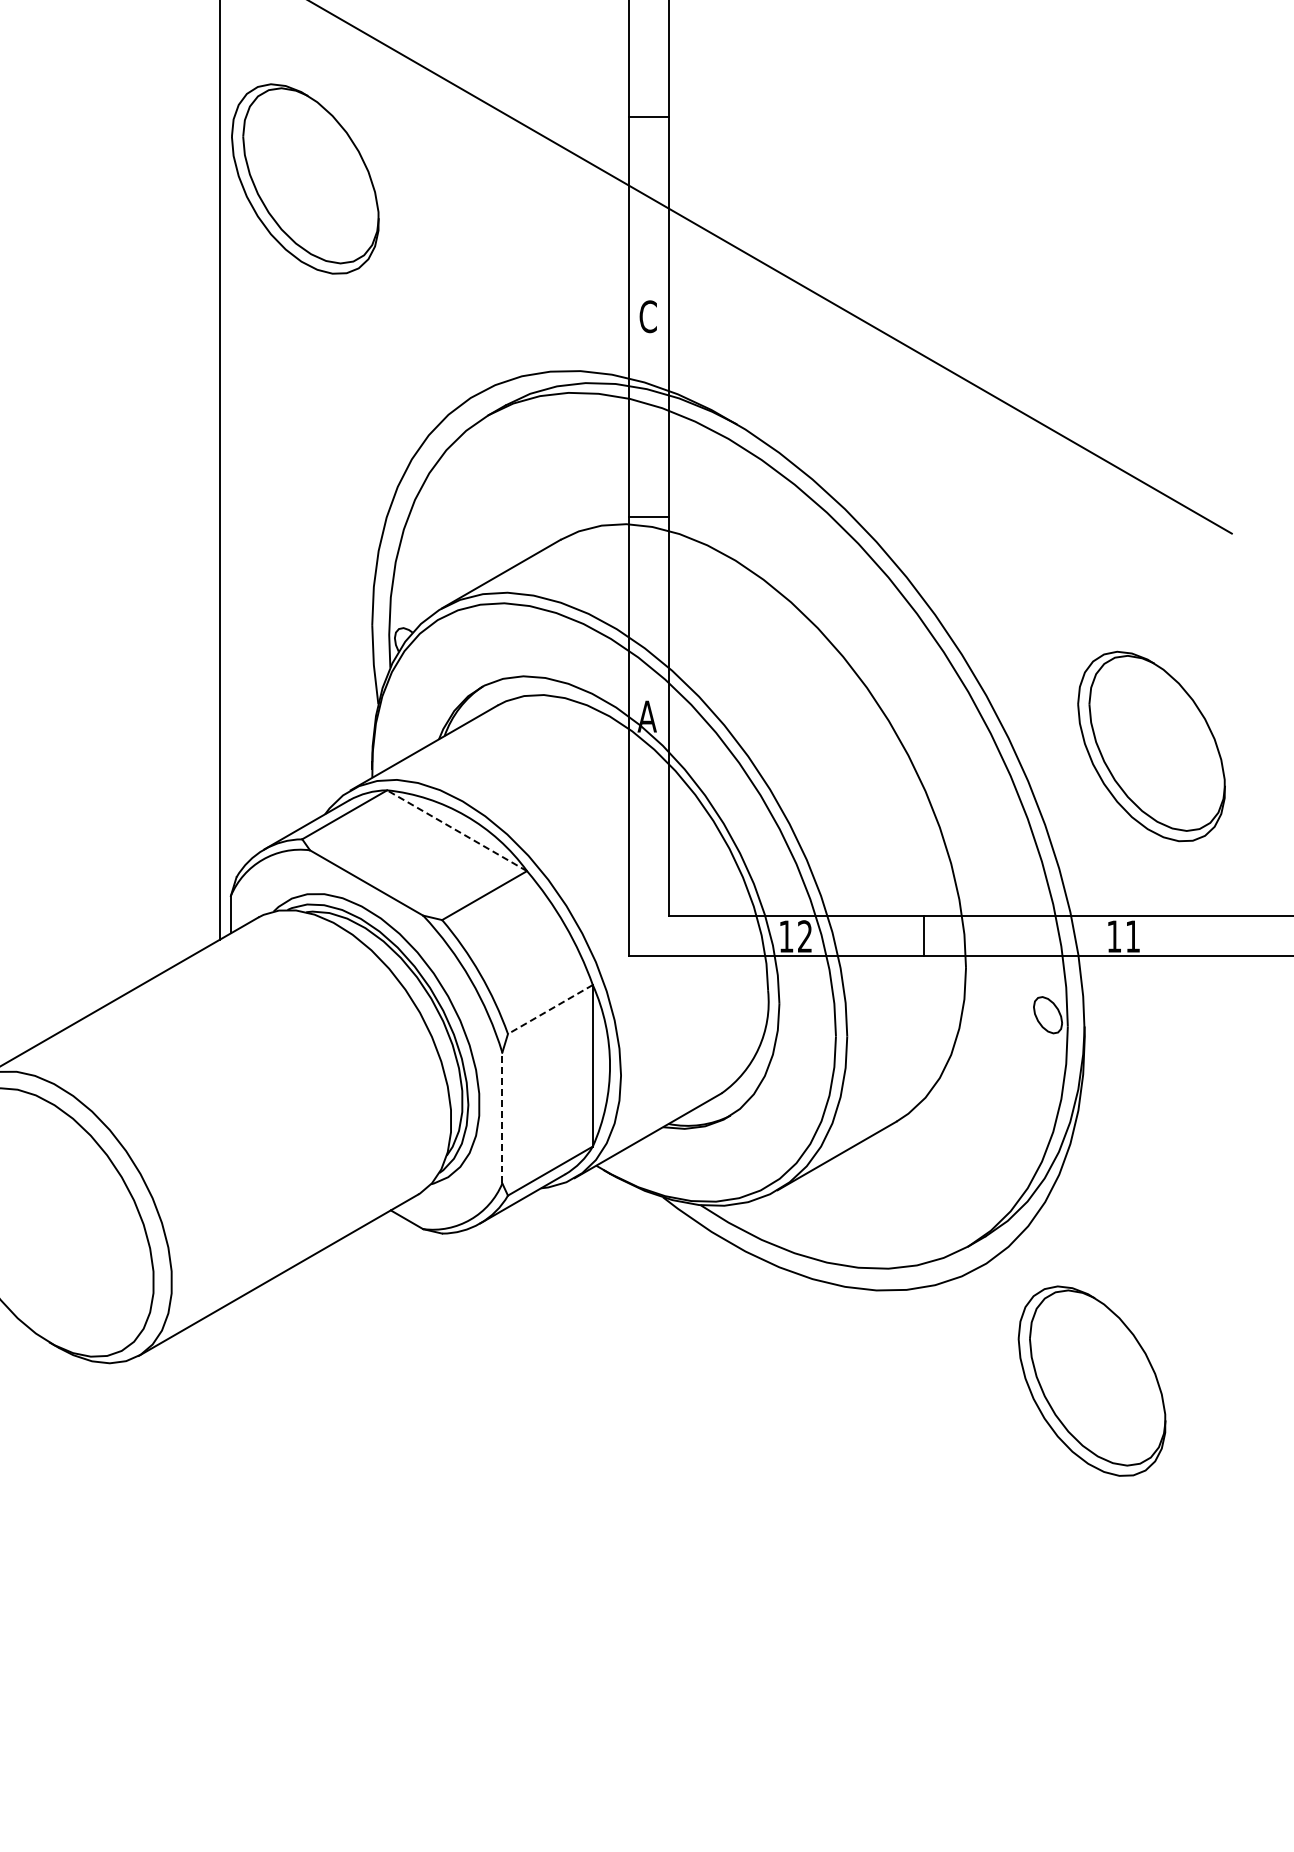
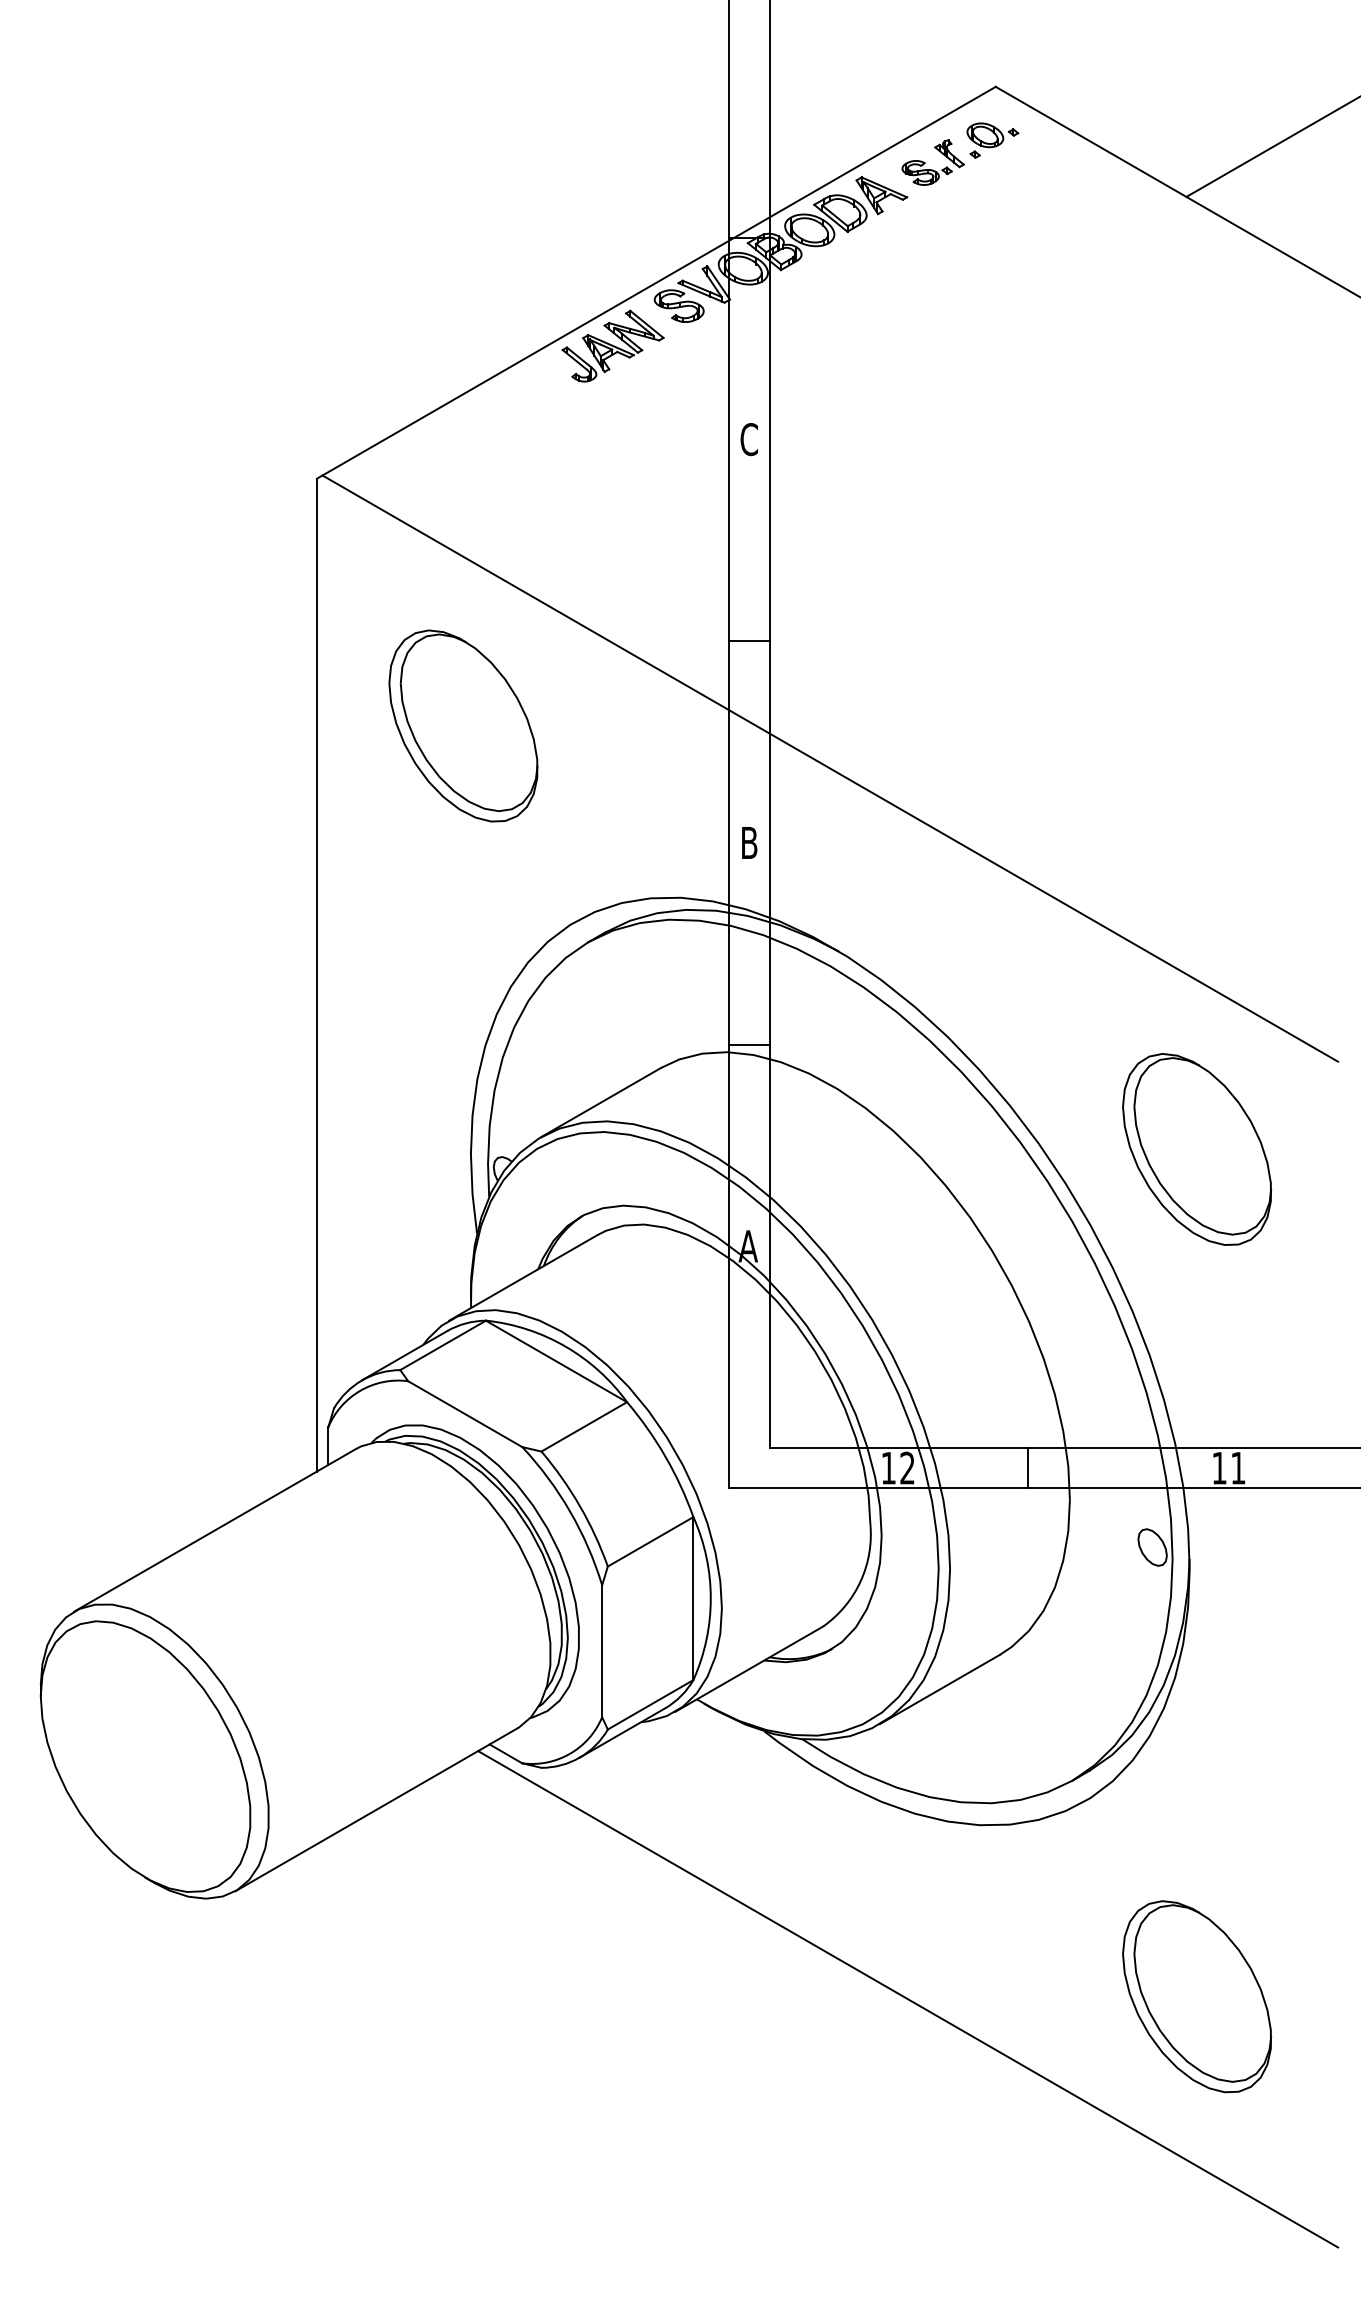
part: (305, 178) -> (463, 725), moved
text: (648, 316) -> (749, 842), C -> B
part: (1151, 746) -> (1197, 1149), moved
line: (457, 830) -> (556, 1361), dashed -> solid
line: (550, 1010) -> (650, 1542), dashed -> solid
line: (502, 1118) -> (602, 1651), dashed -> solid
part: (1092, 1380) -> (1197, 1996), moved
line: (806, 1463) -> (908, 1999), added

